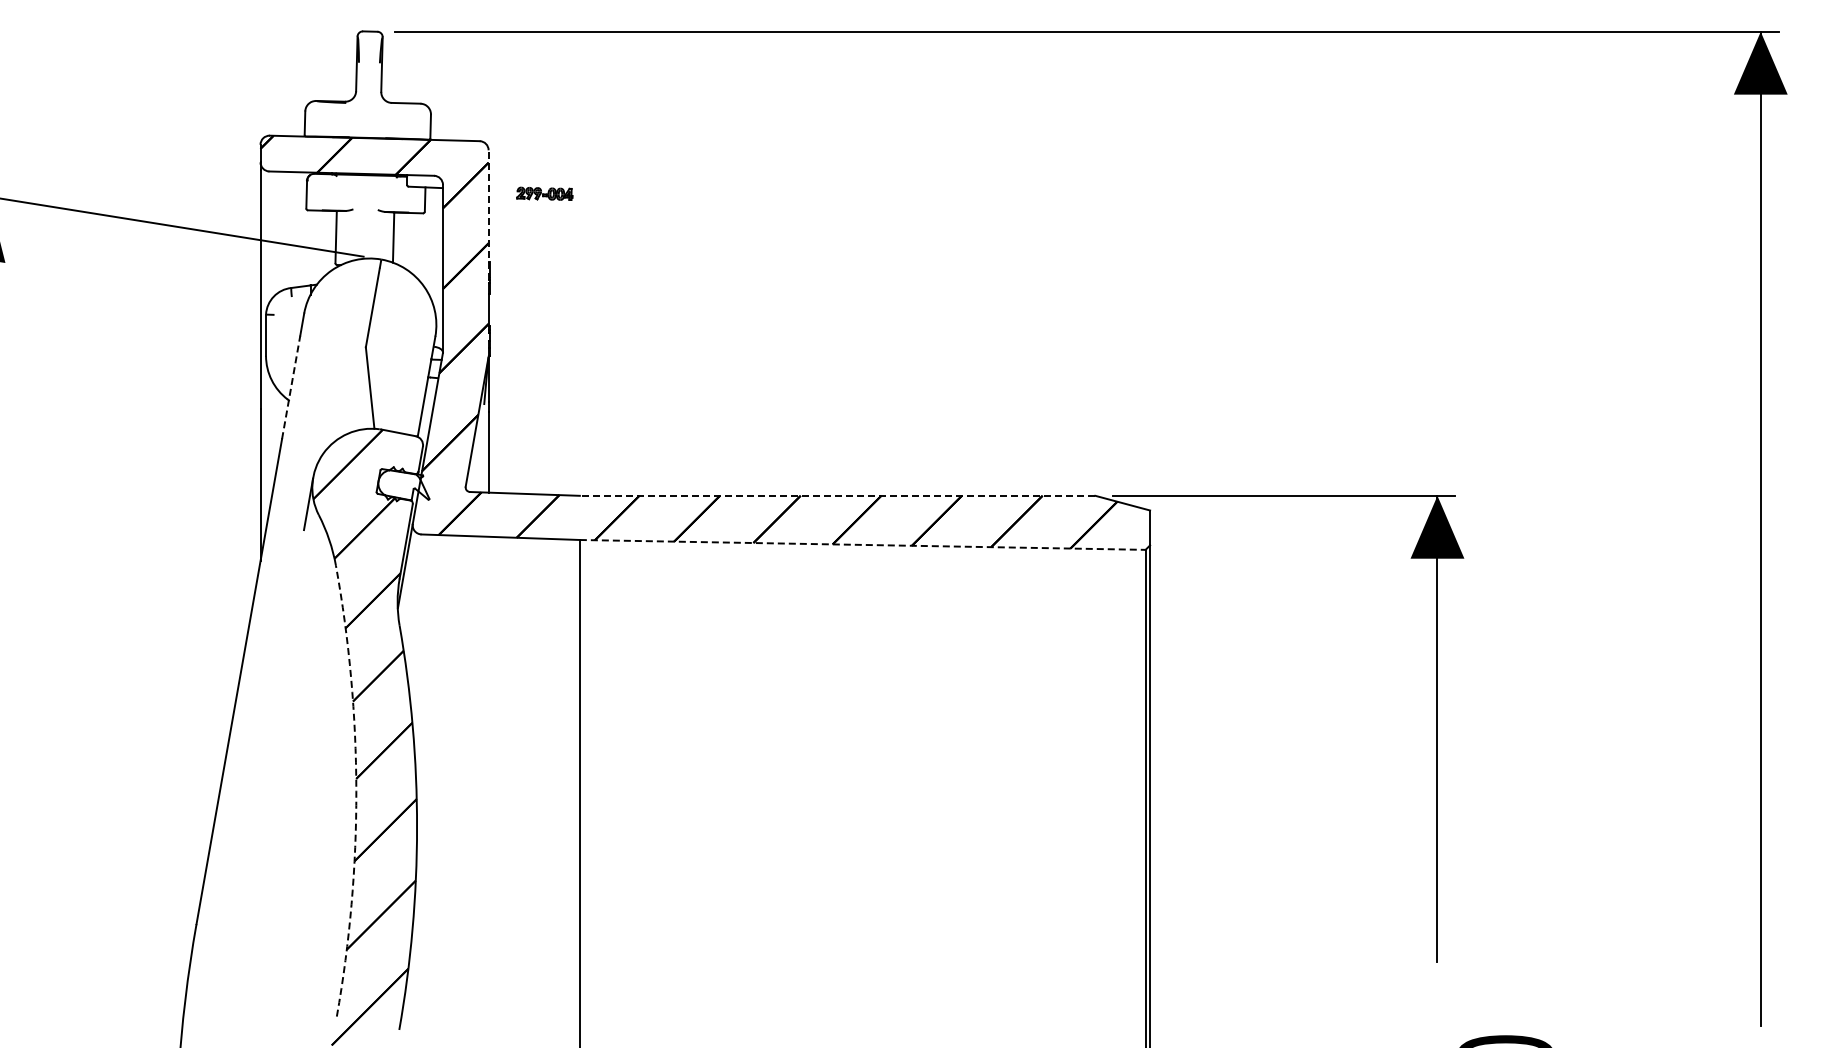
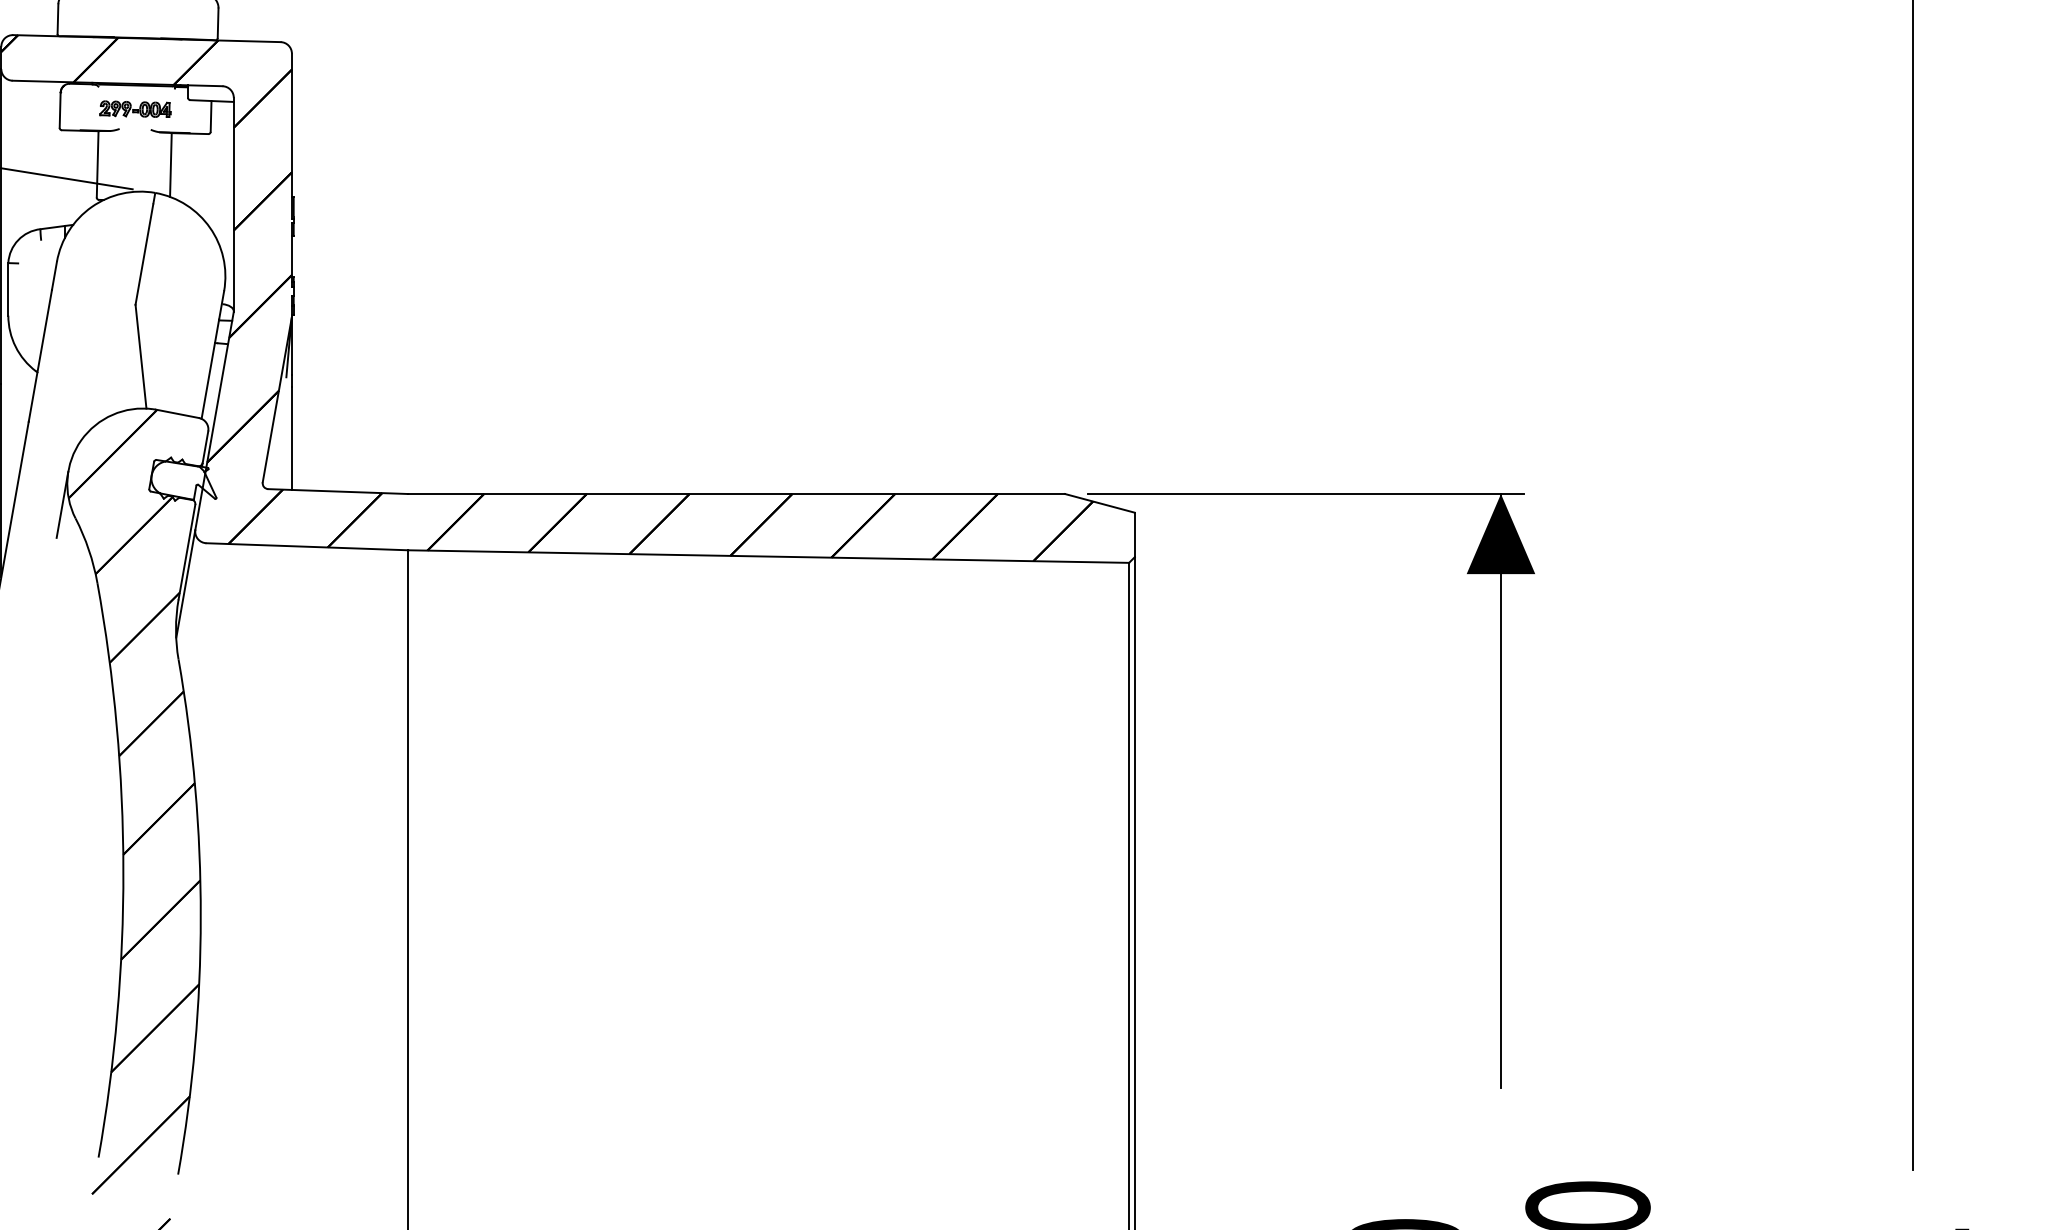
part: (544, 193) -> (135, 108), moved
line: (488, 215) -> (291, 136), dashed -> solid
line: (291, 386) -> (40, 354), dashed -> solid
line: (837, 495) -> (736, 493), dashed -> solid
line: (862, 544) -> (768, 556), dashed -> solid
arc: (356, 791) -> (123, 870), dashed -> solid

